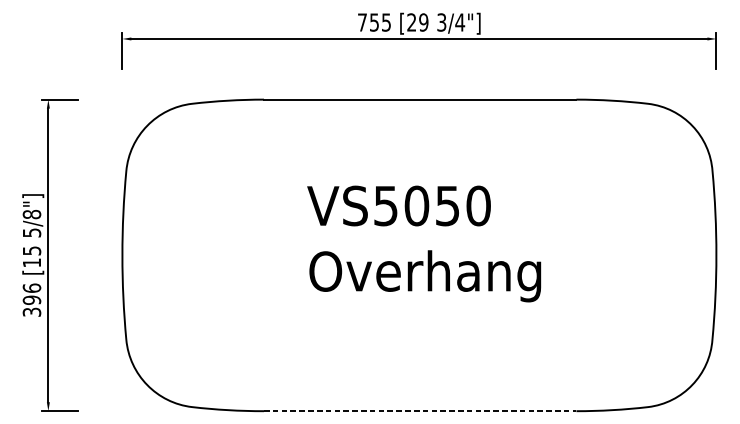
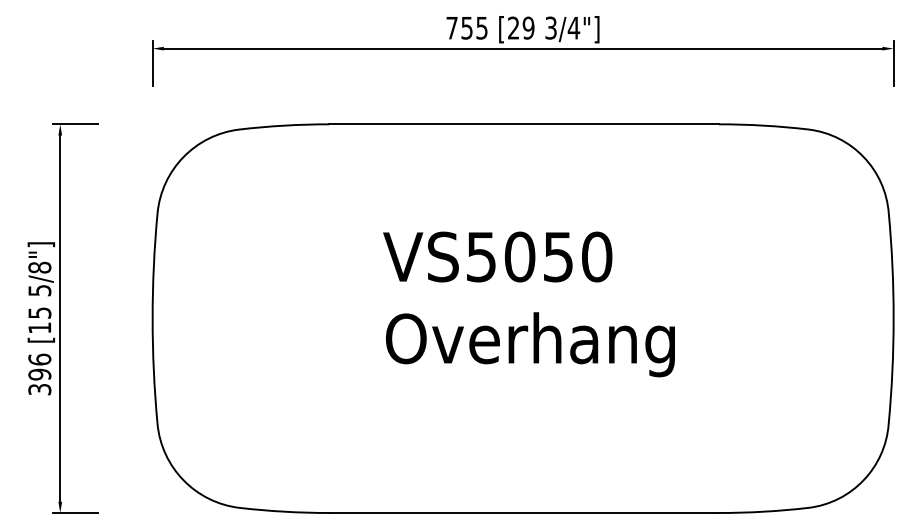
line: (420, 410) -> (524, 512), dashed -> solid

